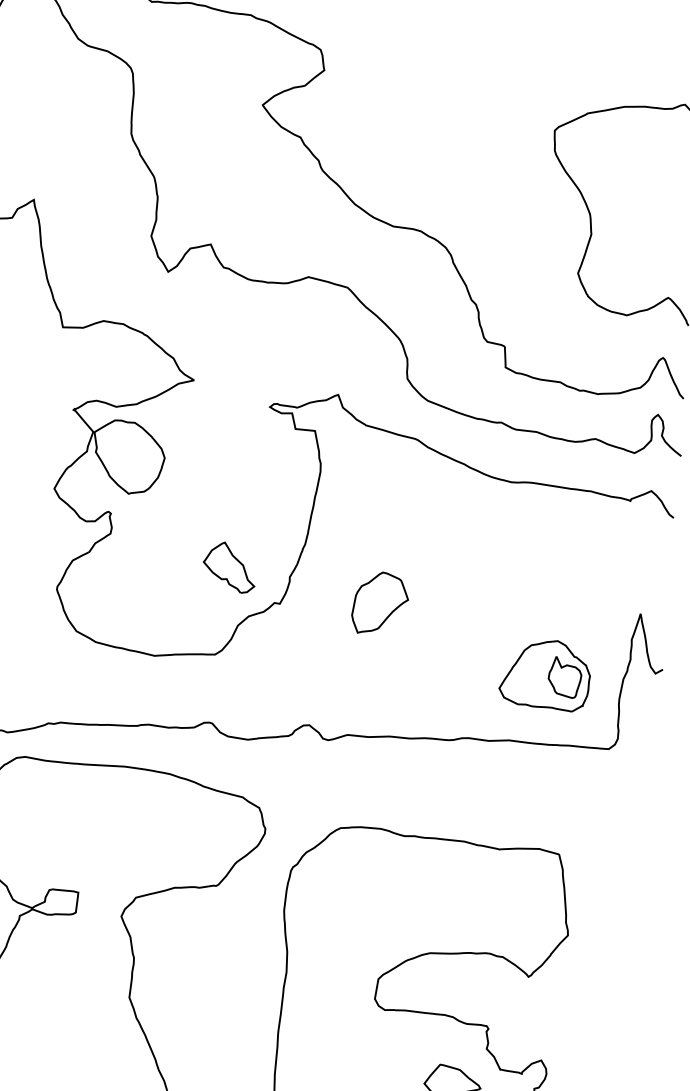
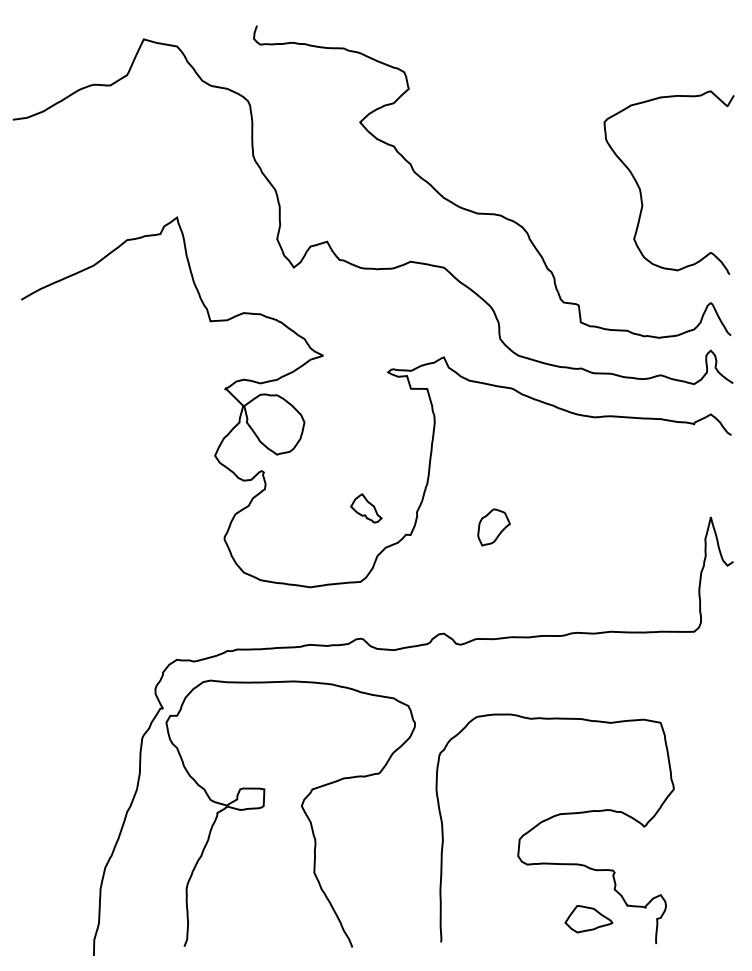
part: (229, 567) -> (366, 508), size x0.7
part: (379, 603) -> (493, 527), size x0.7
part: (545, 674) -> (636, 574), removed

